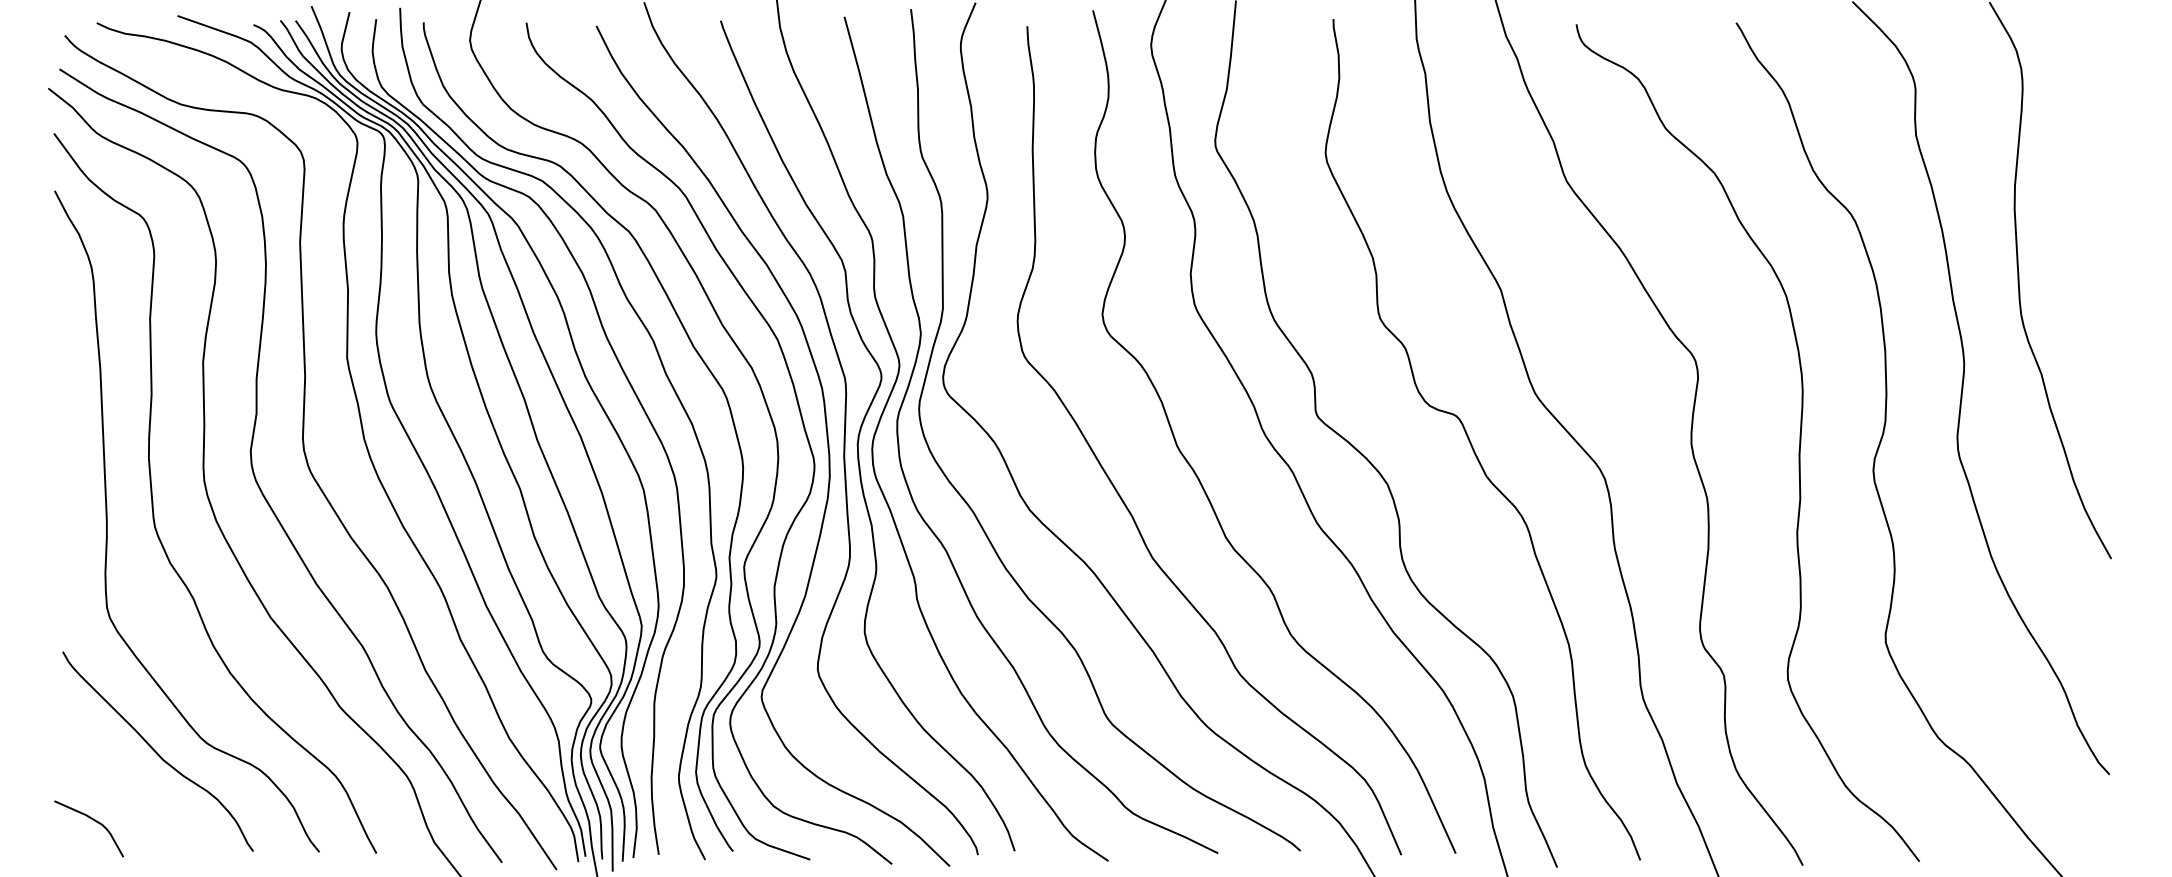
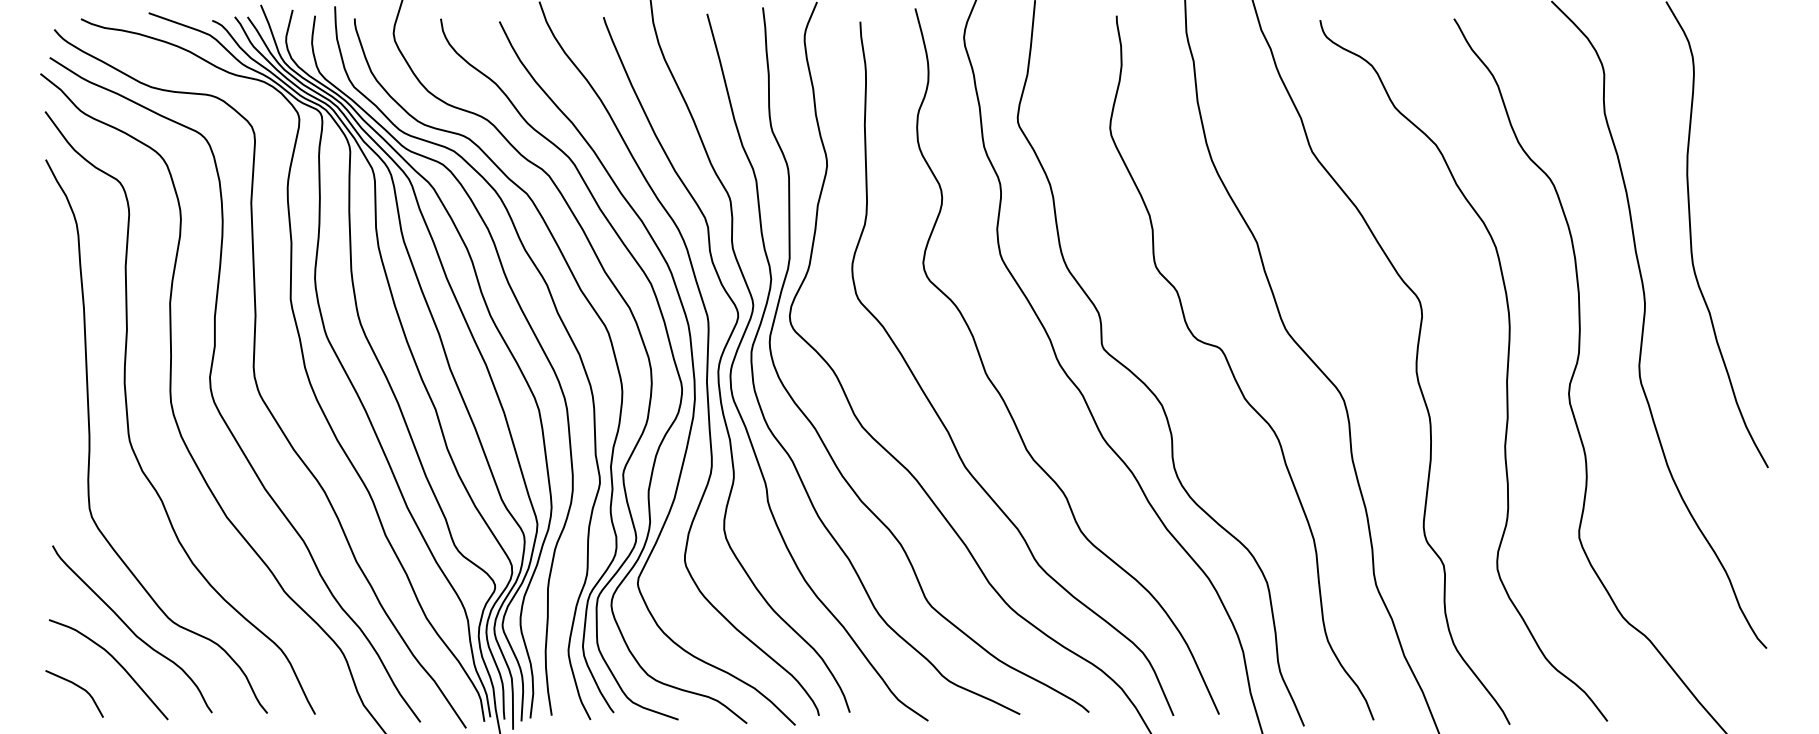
curve: (138, 790) -> (115, 661), added

